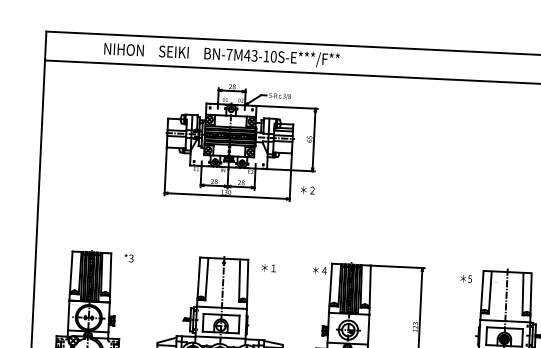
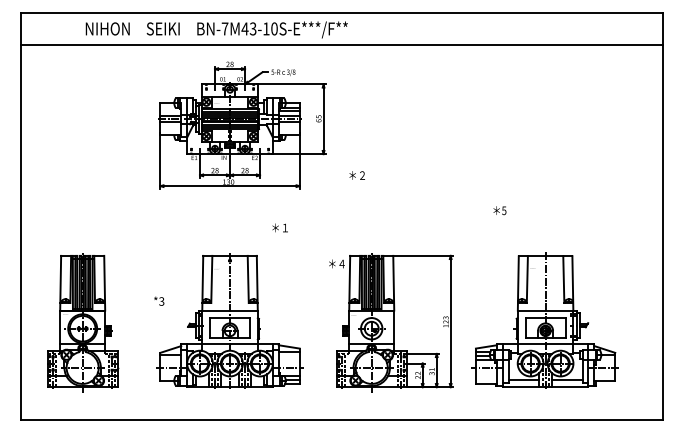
text: (307, 190) -> (356, 175), moved
text: (129, 257) -> (159, 300), moved
text: (268, 267) -> (279, 227), moved
text: (465, 278) -> (499, 210), moved

